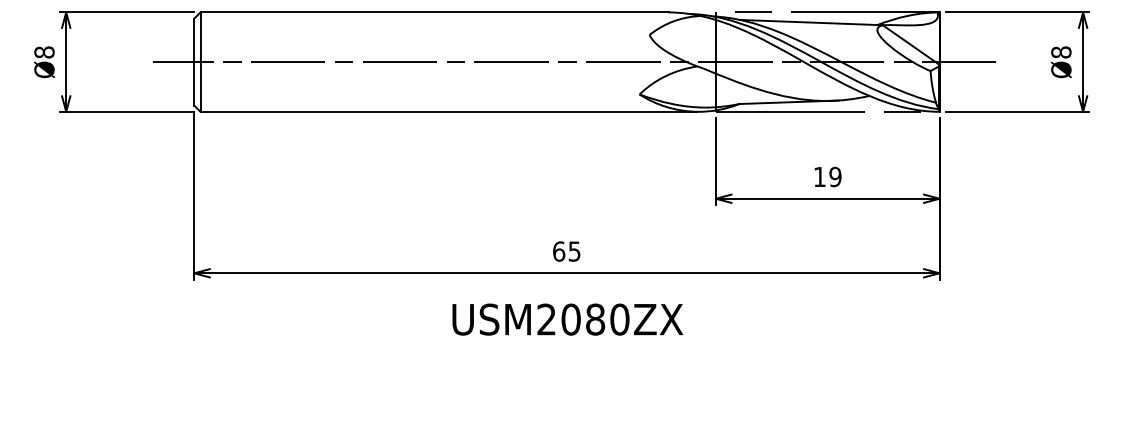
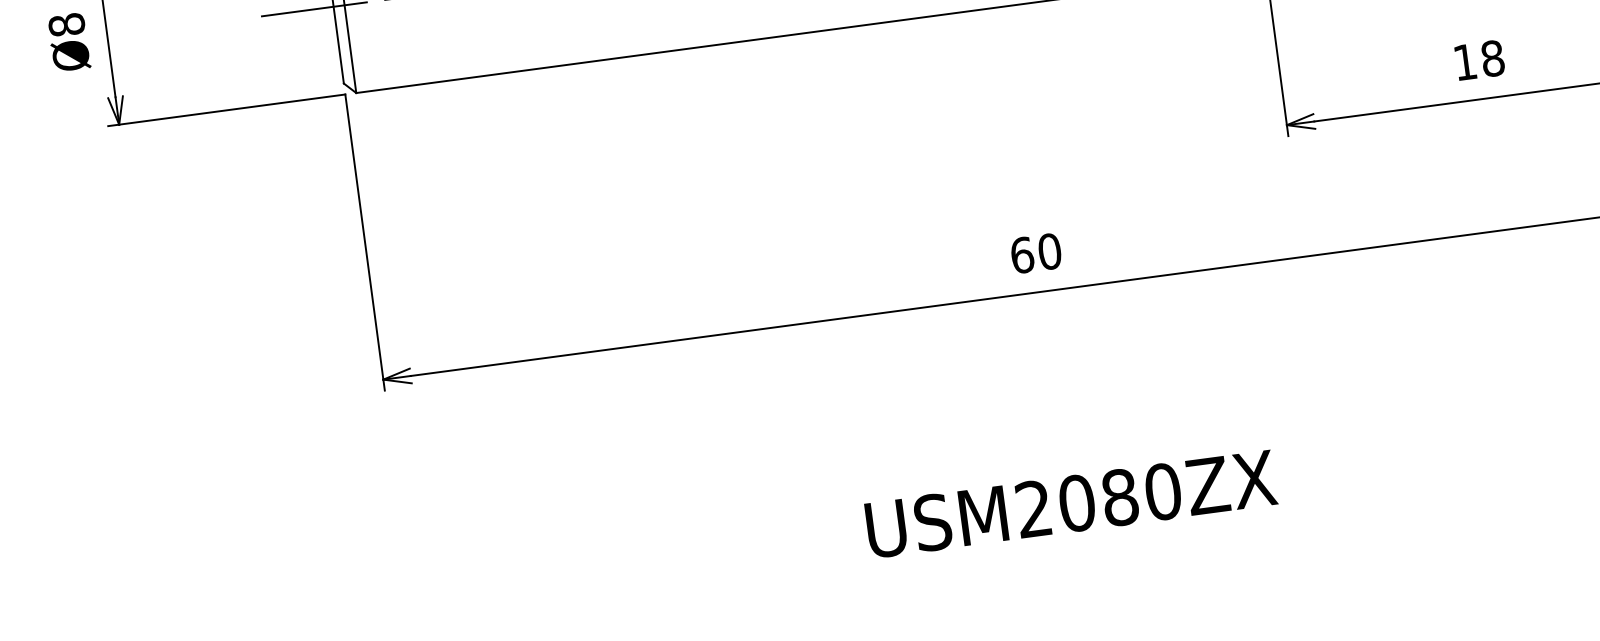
text: (835, 177) -> (1492, 59), 19 -> 18
text: (574, 251) -> (1049, 251), 65 -> 60
text: (567, 319) -> (1070, 503), moved

